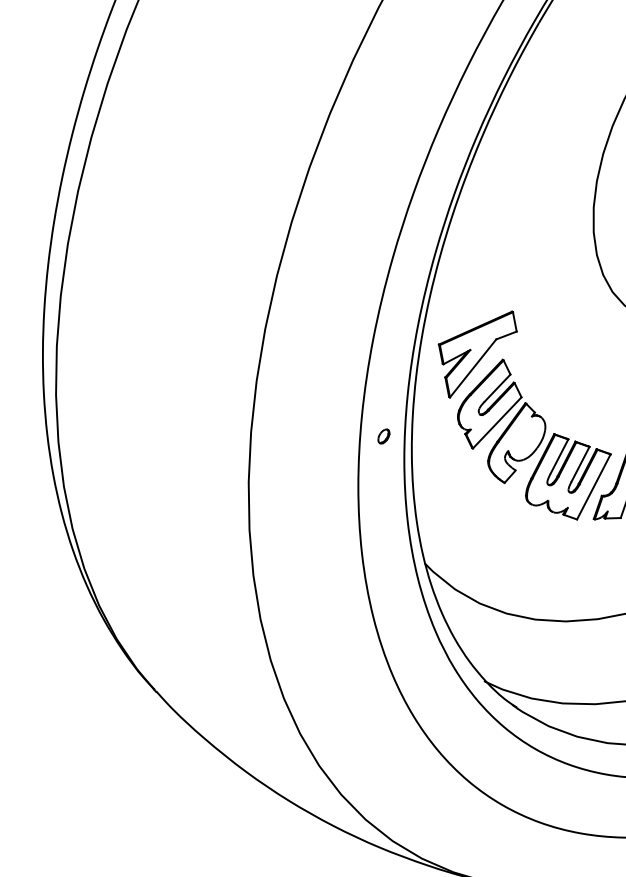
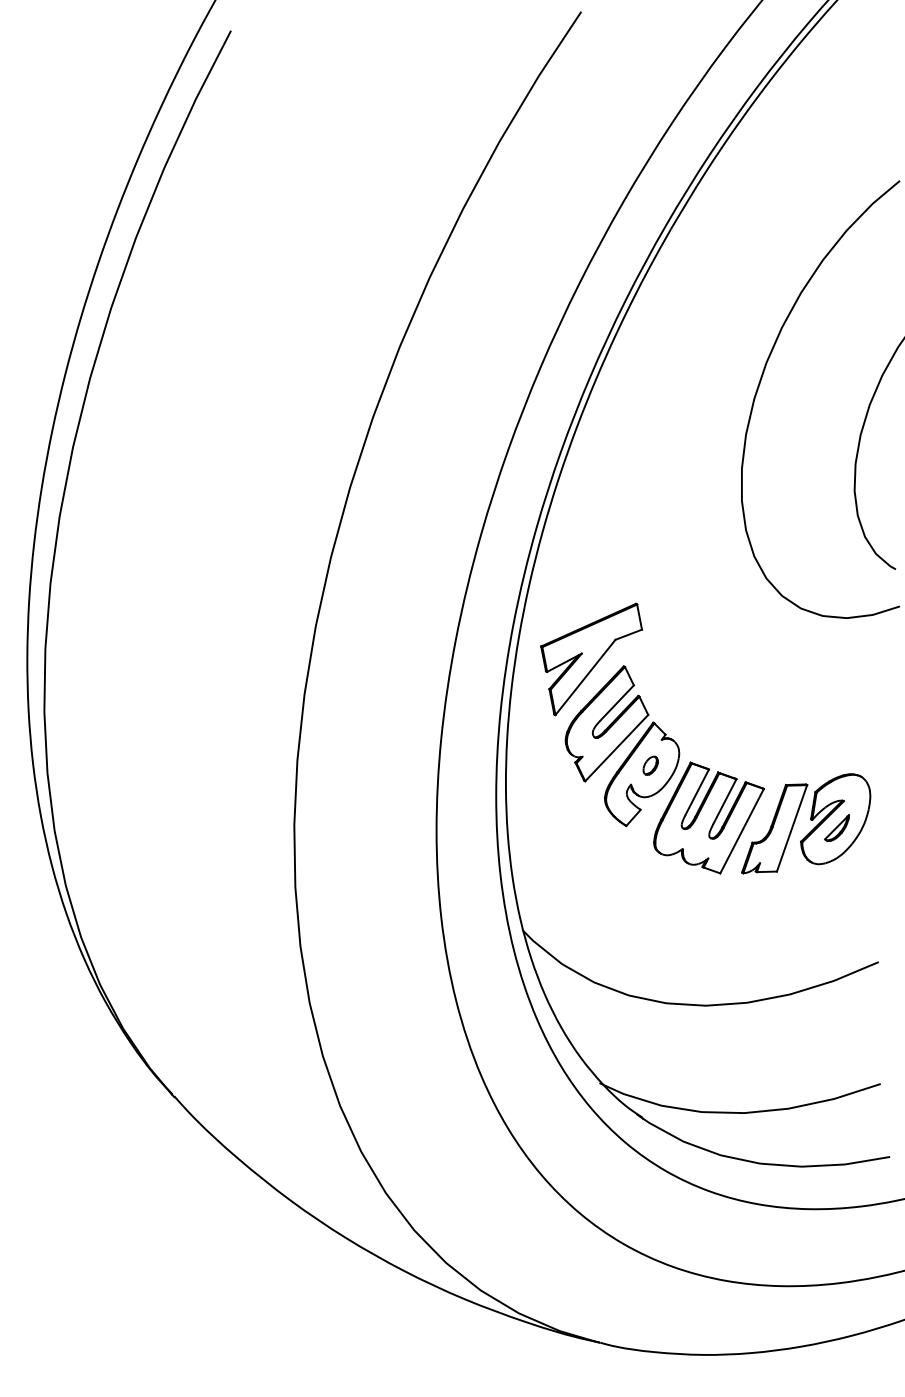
part: (383, 436) -> (650, 765), moved

